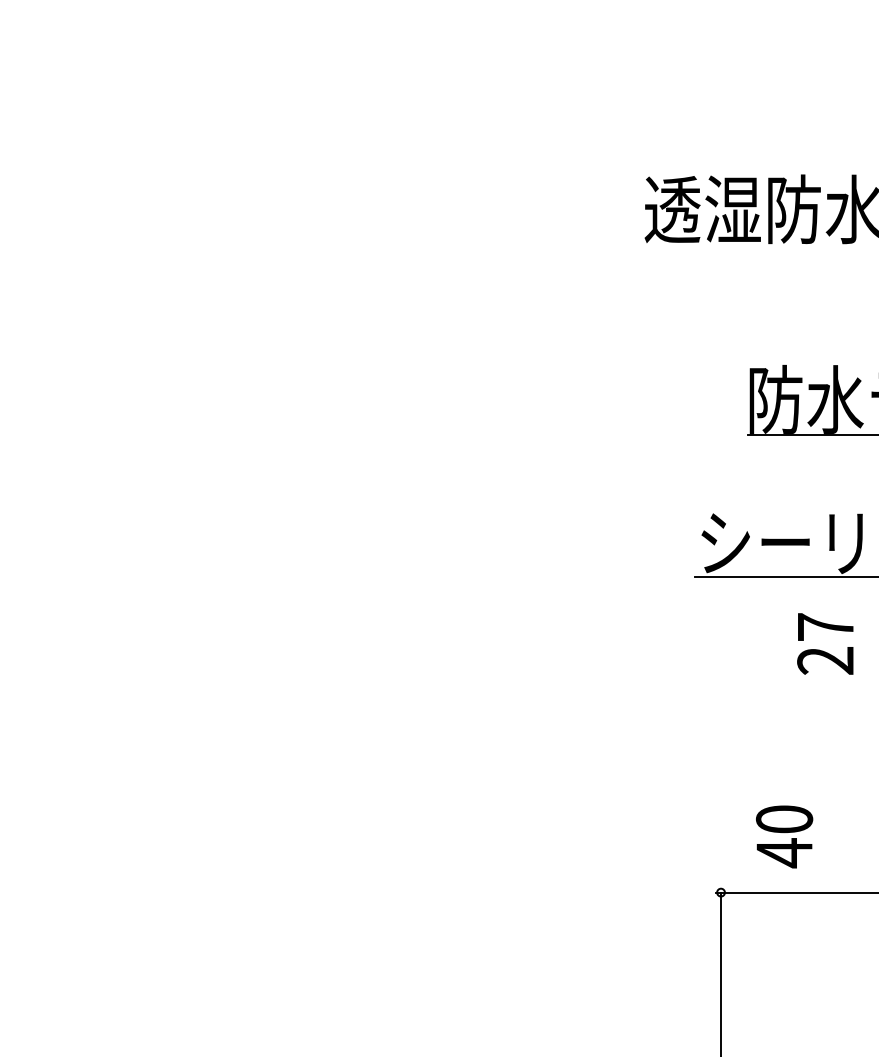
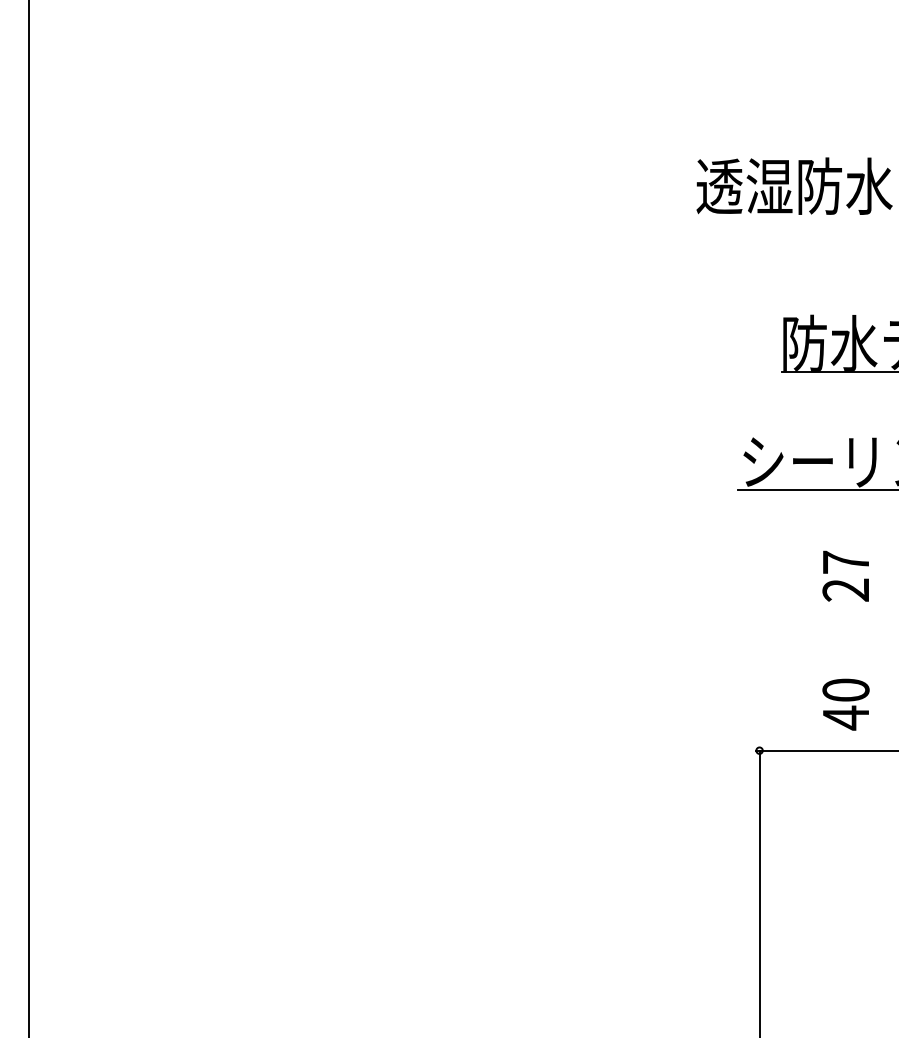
text: (825, 643) -> (845, 575), moved
text: (783, 836) -> (845, 704), moved

